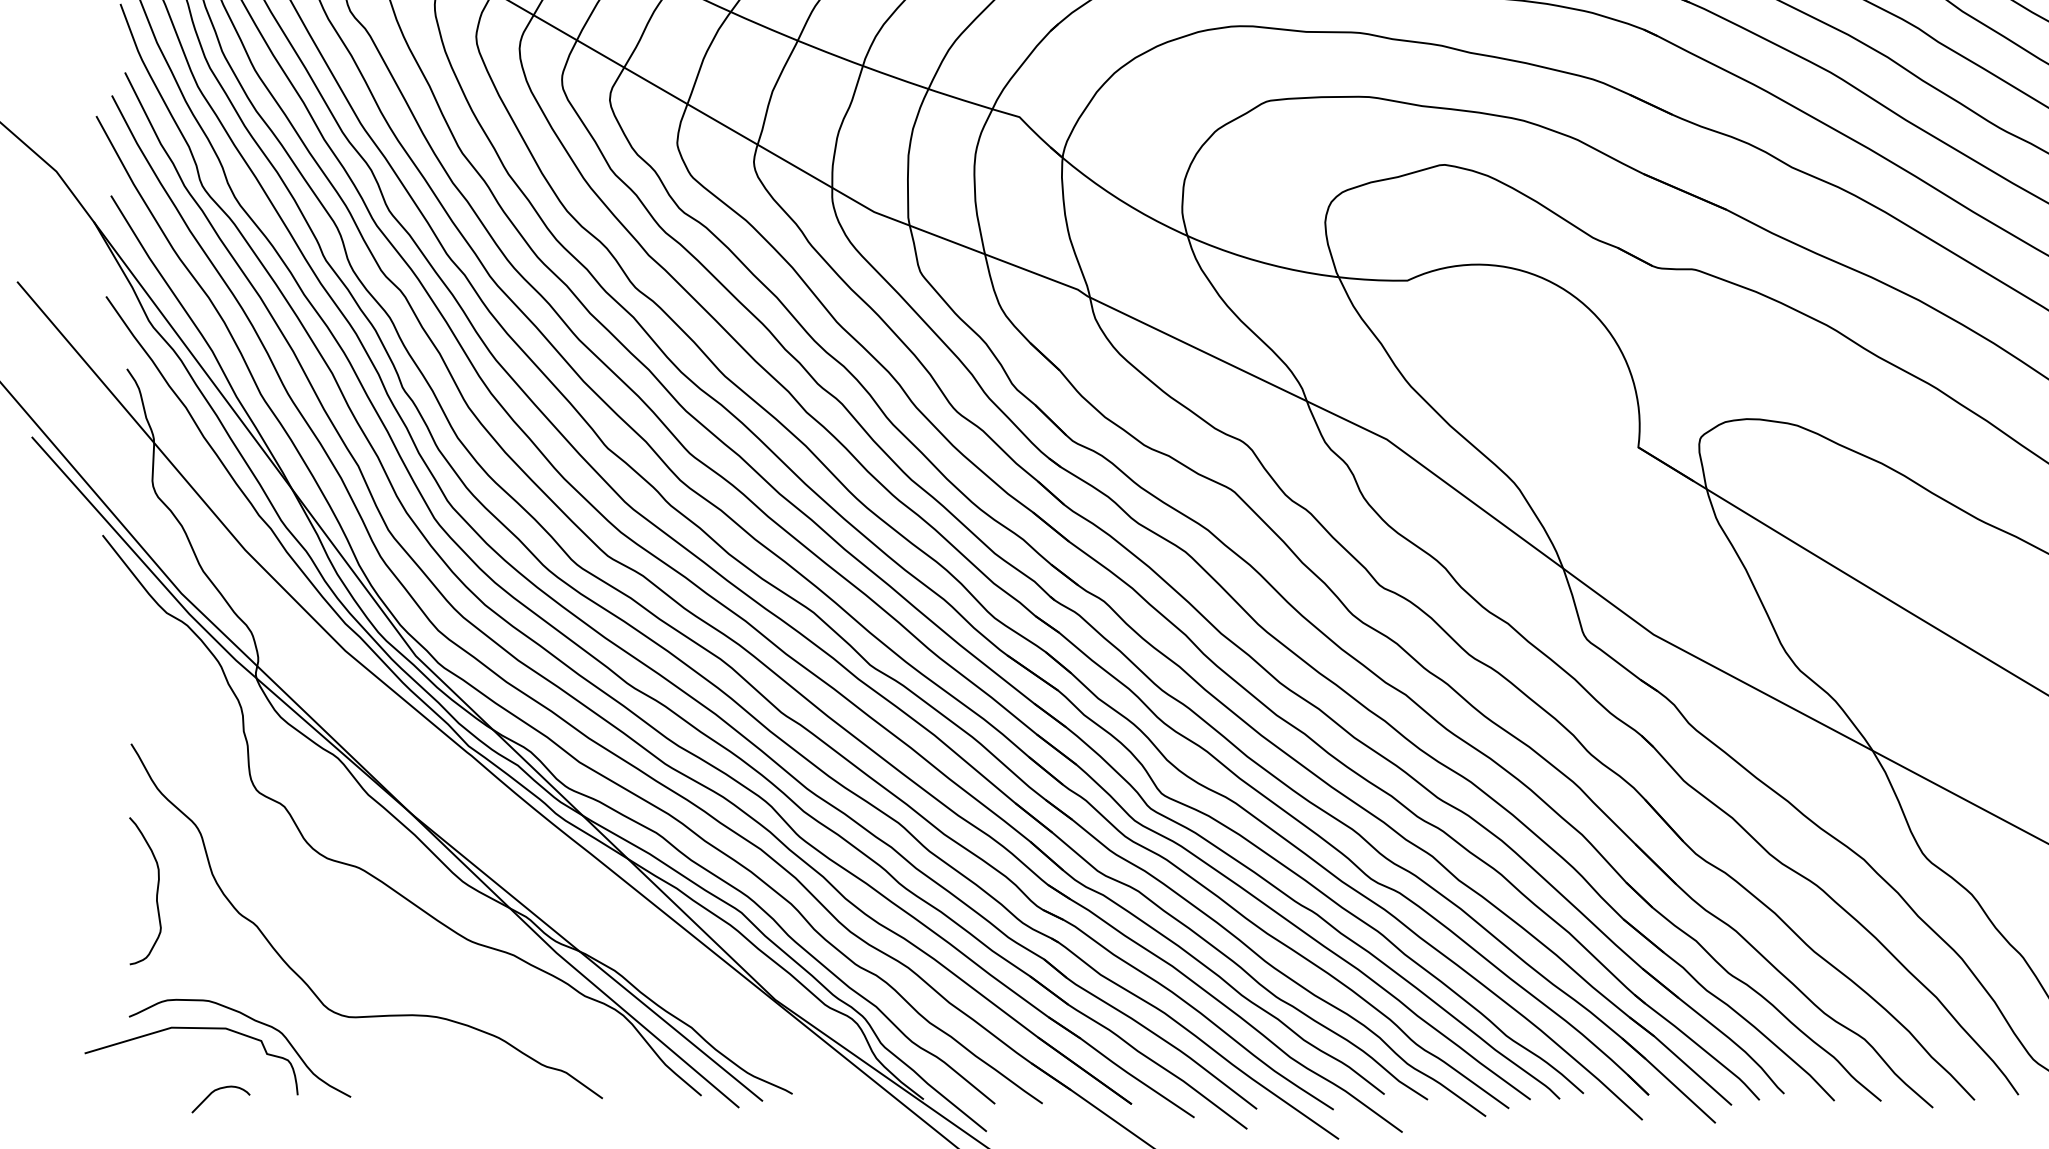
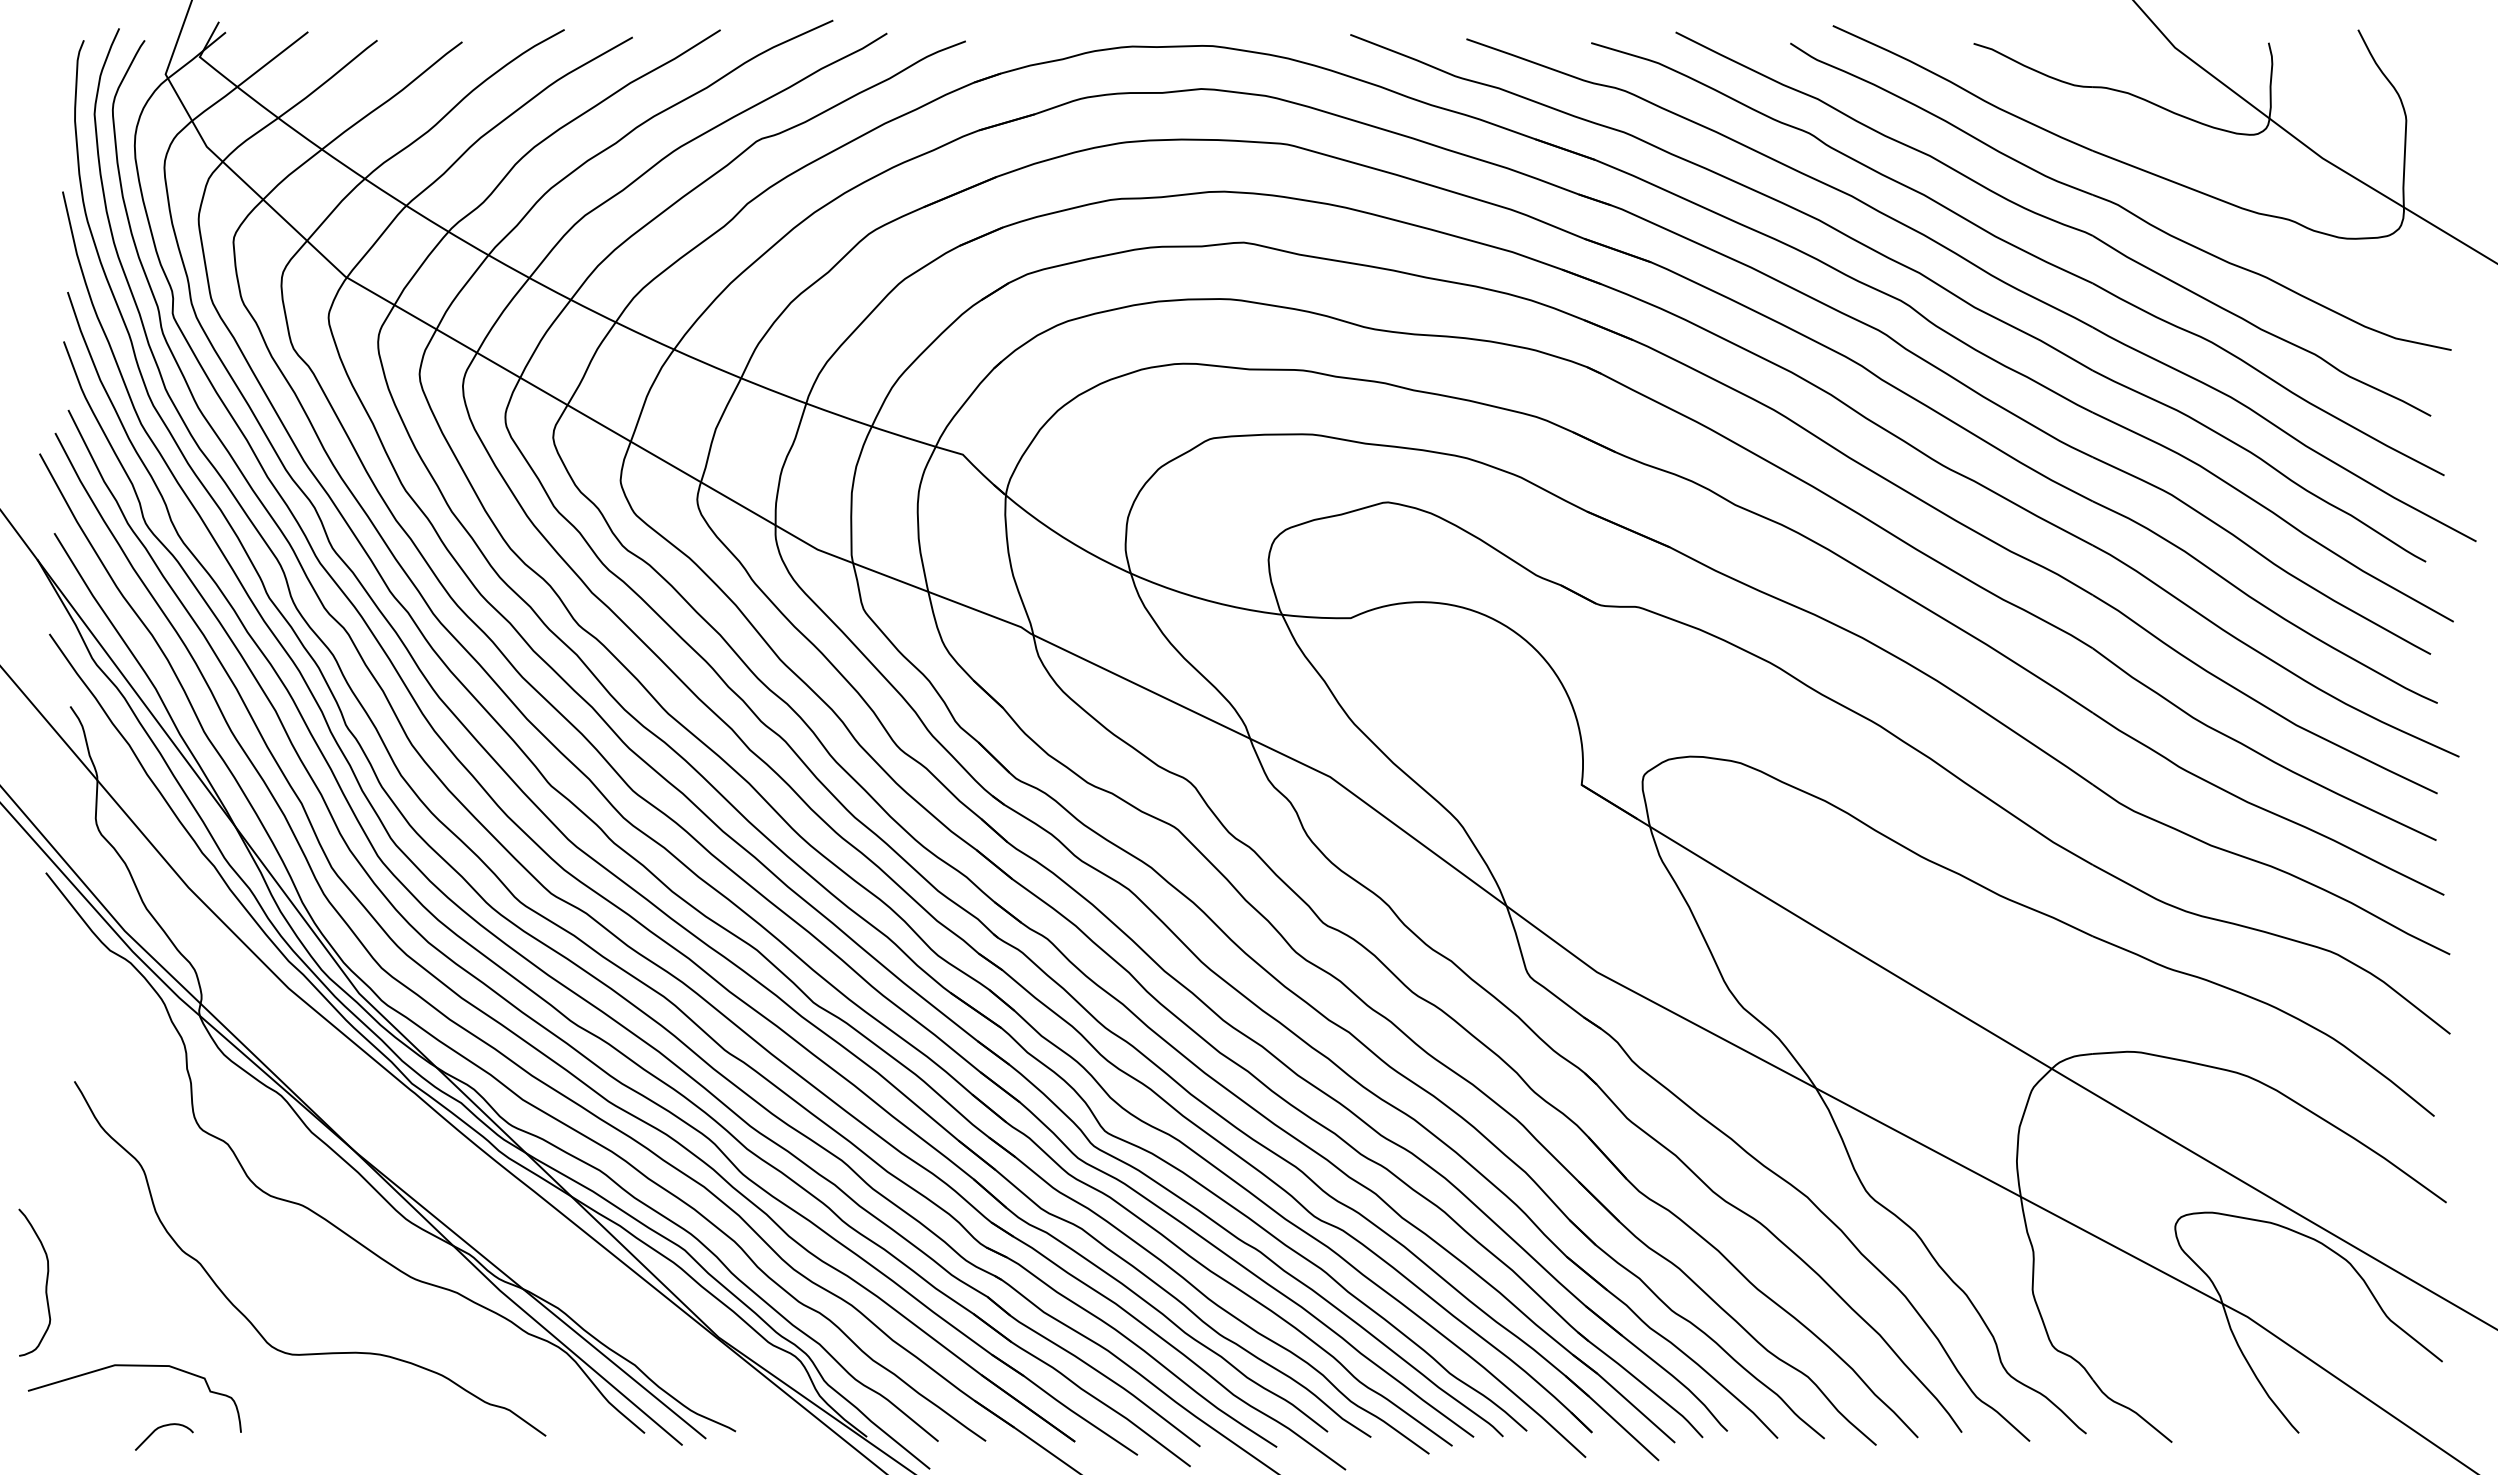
curve: (156, 891) -> (45, 1283), moved
curve: (254, 1020) -> (197, 1358), removed

